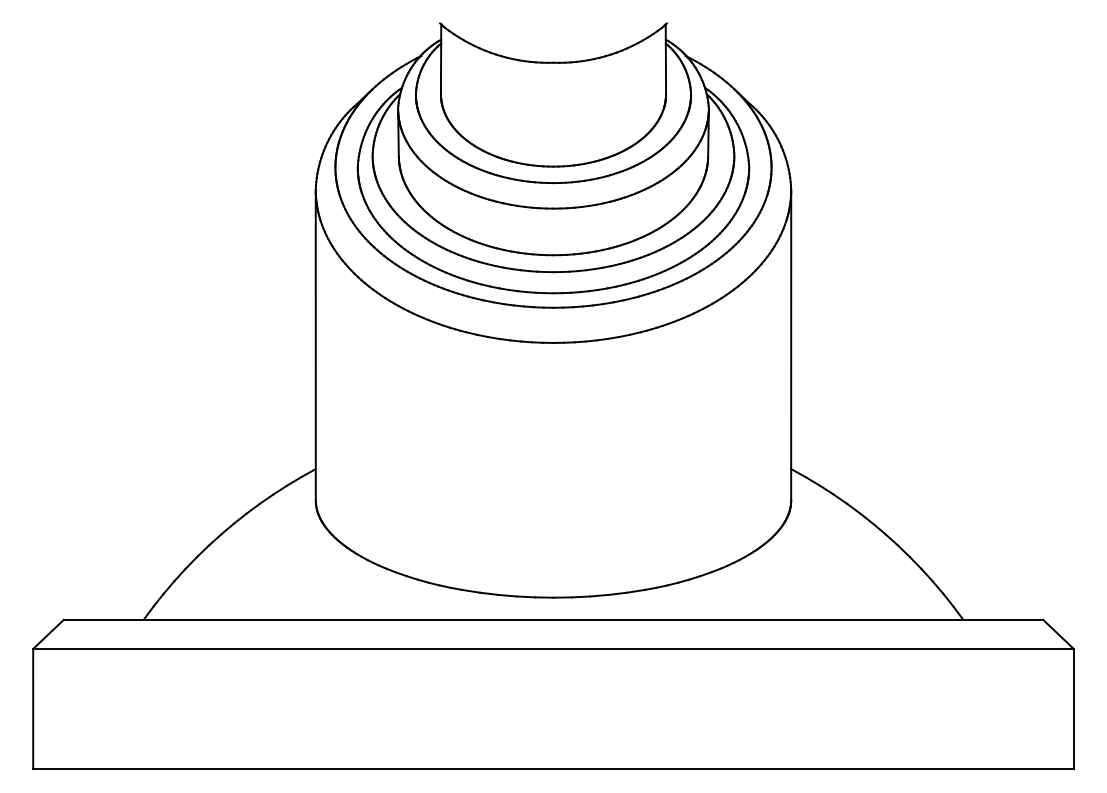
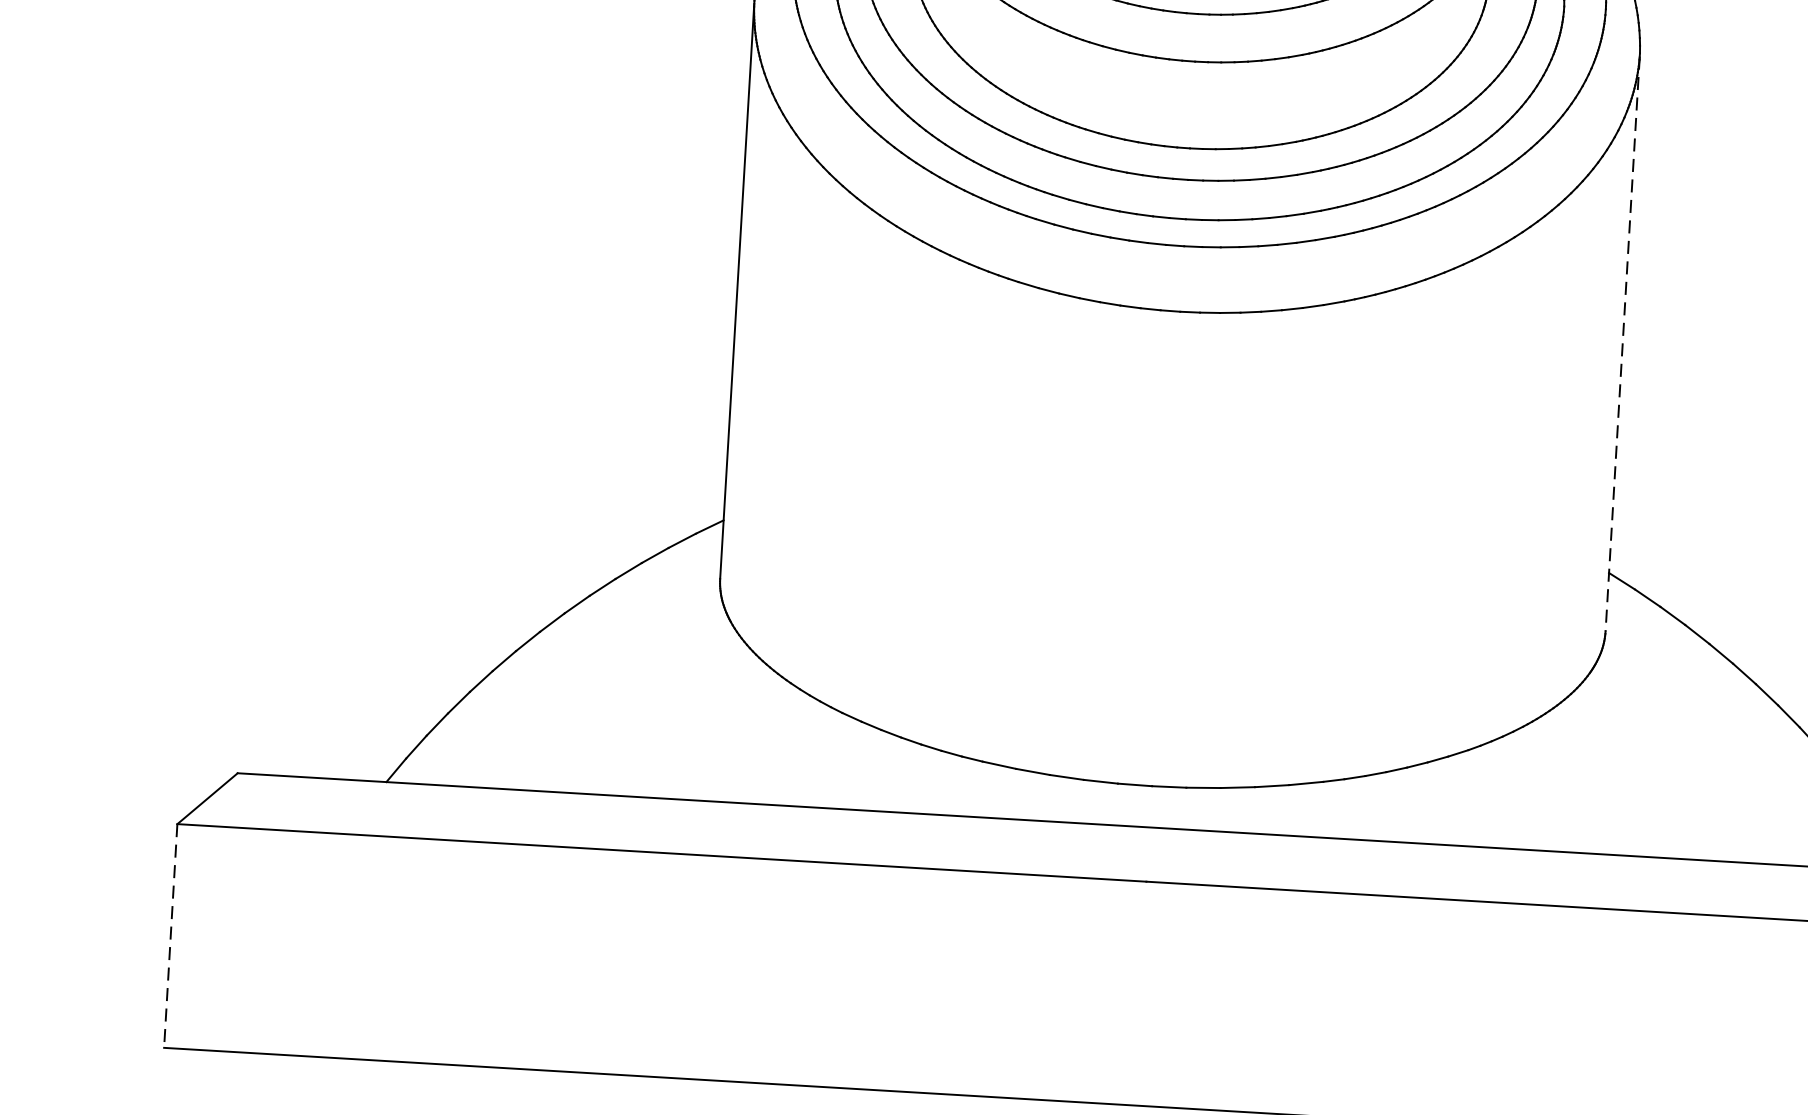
line: (791, 346) -> (1623, 344), solid -> dashed
line: (33, 709) -> (171, 936), solid -> dashed

